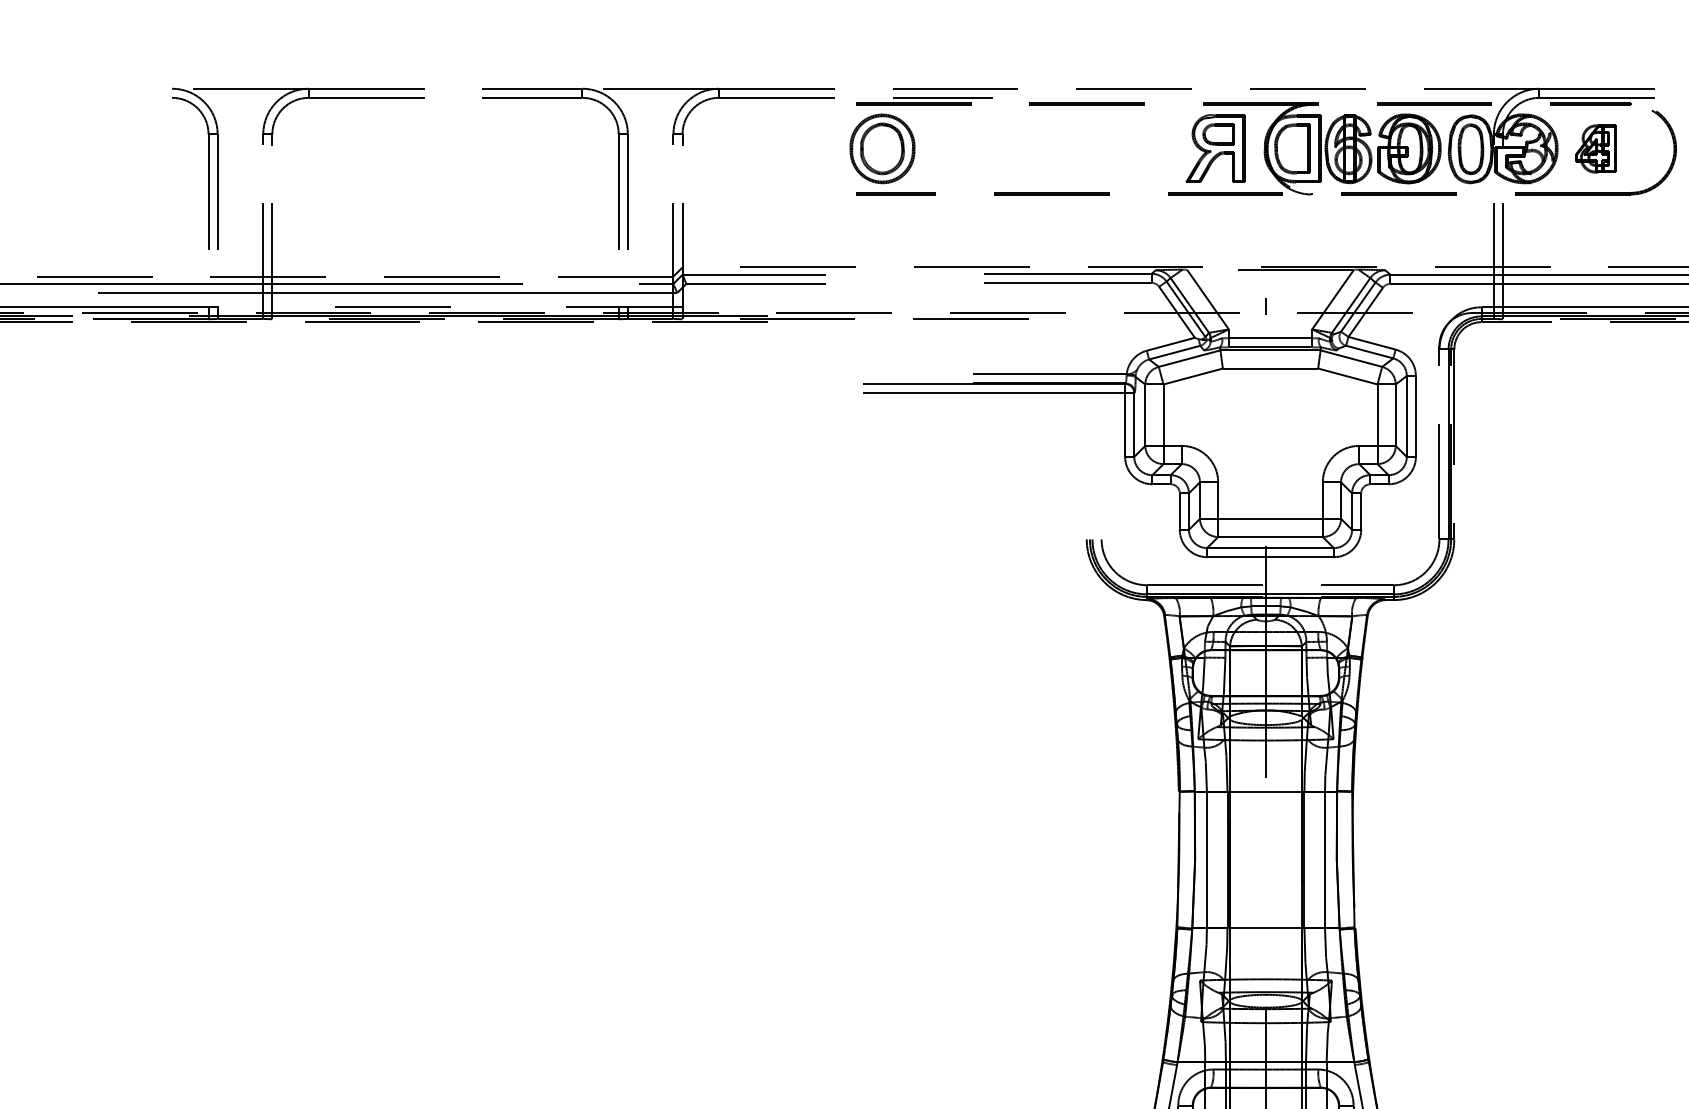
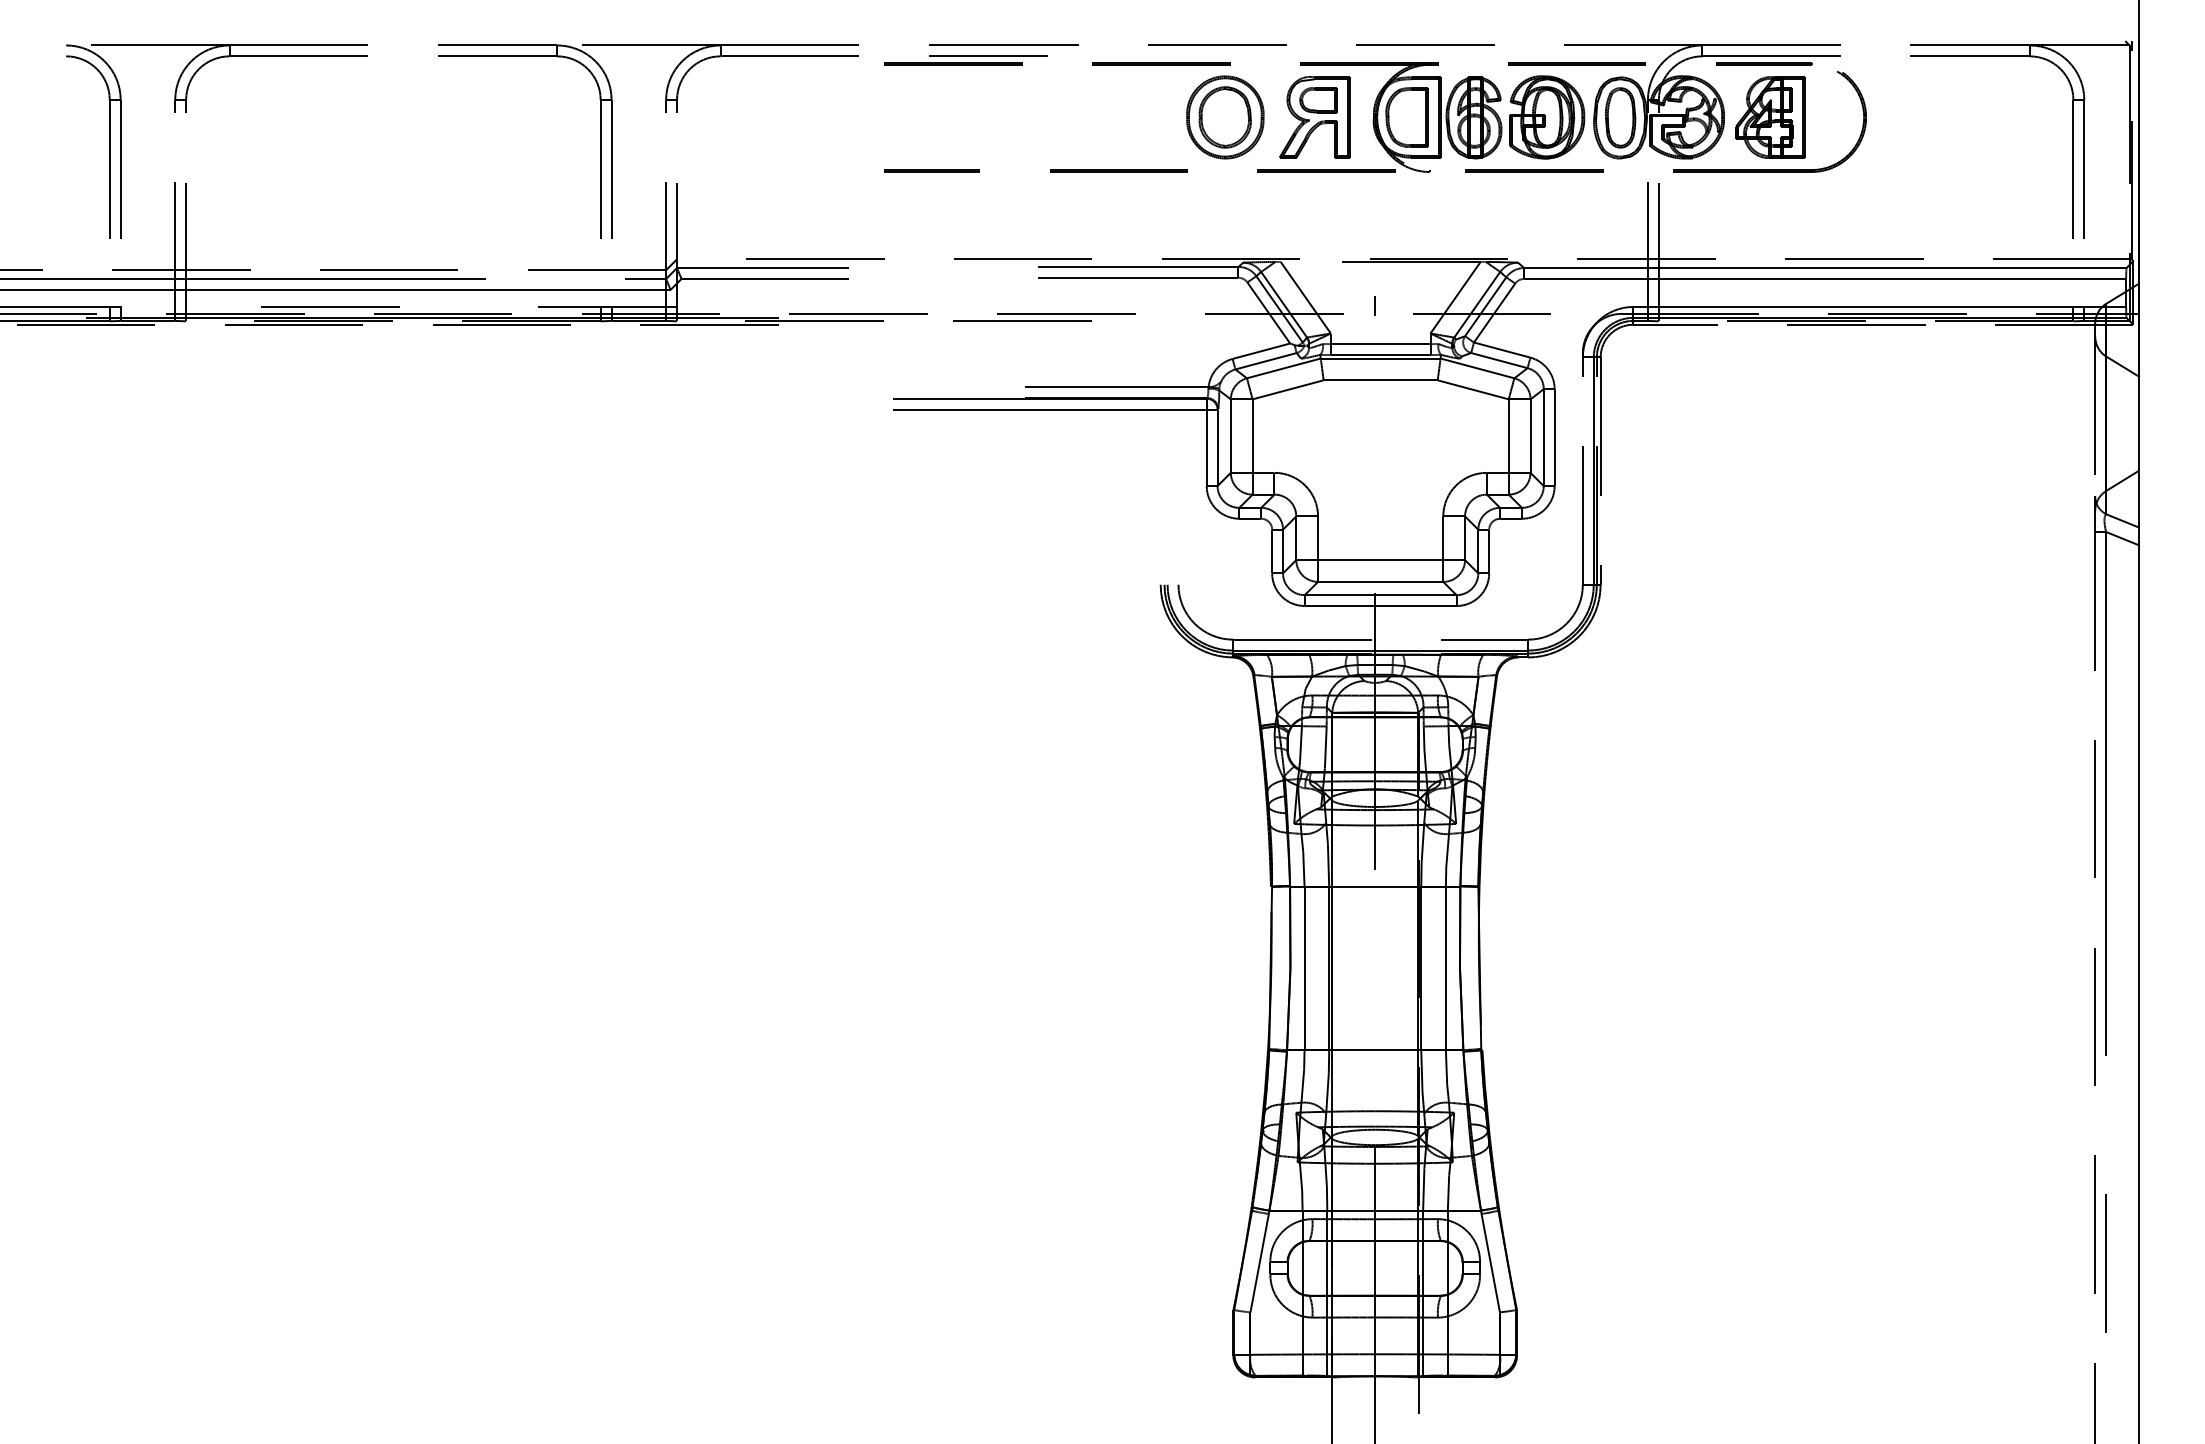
part: (882, 148) -> (1225, 117), moved
part: (1596, 148) -> (1770, 117), size x1.43

